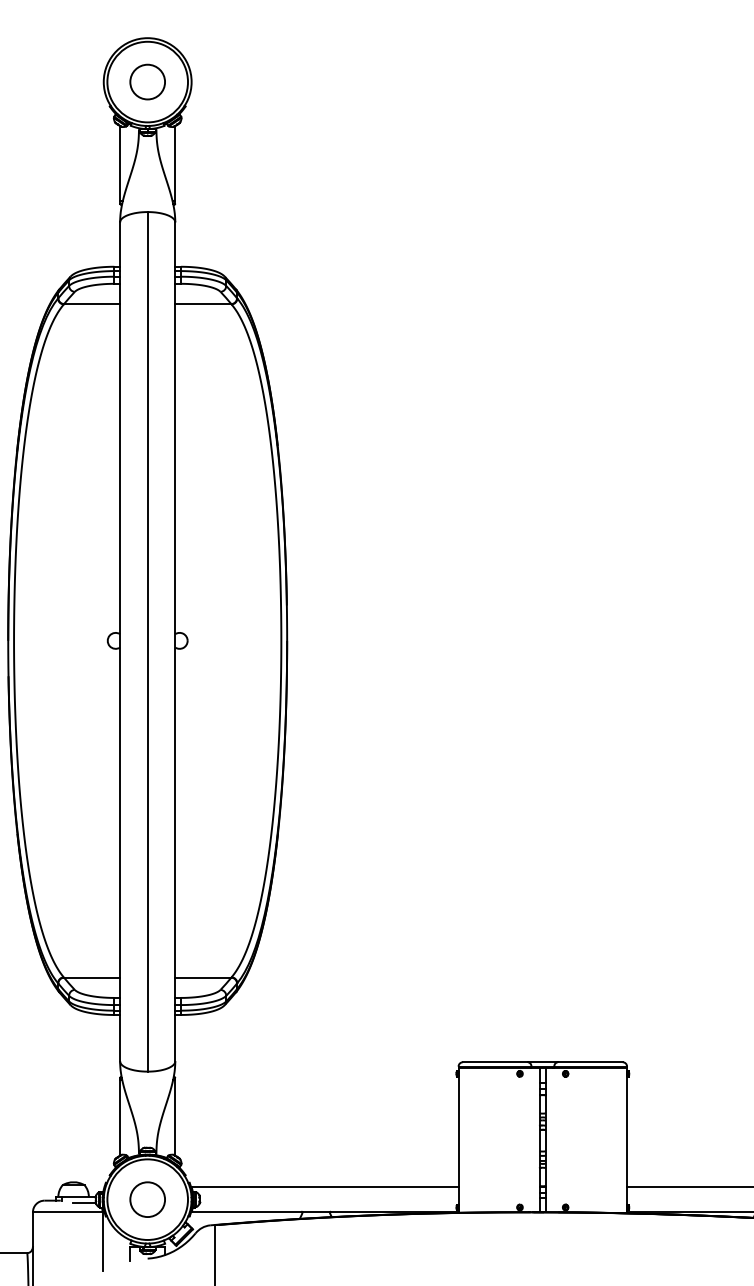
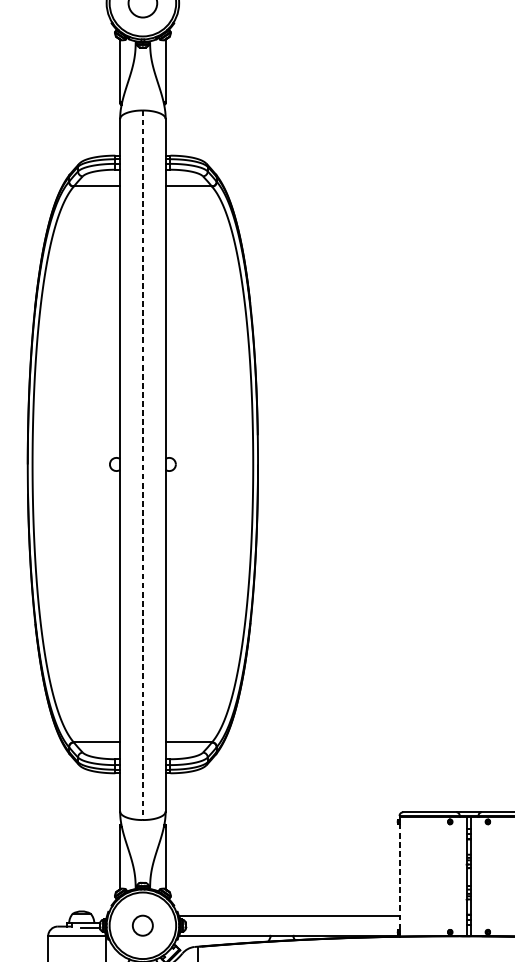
line: (147, 641) -> (142, 464), solid -> dashed
line: (458, 1140) -> (399, 876), solid -> dashed
circle: (147, 1199) -> (142, 925), size x0.7

